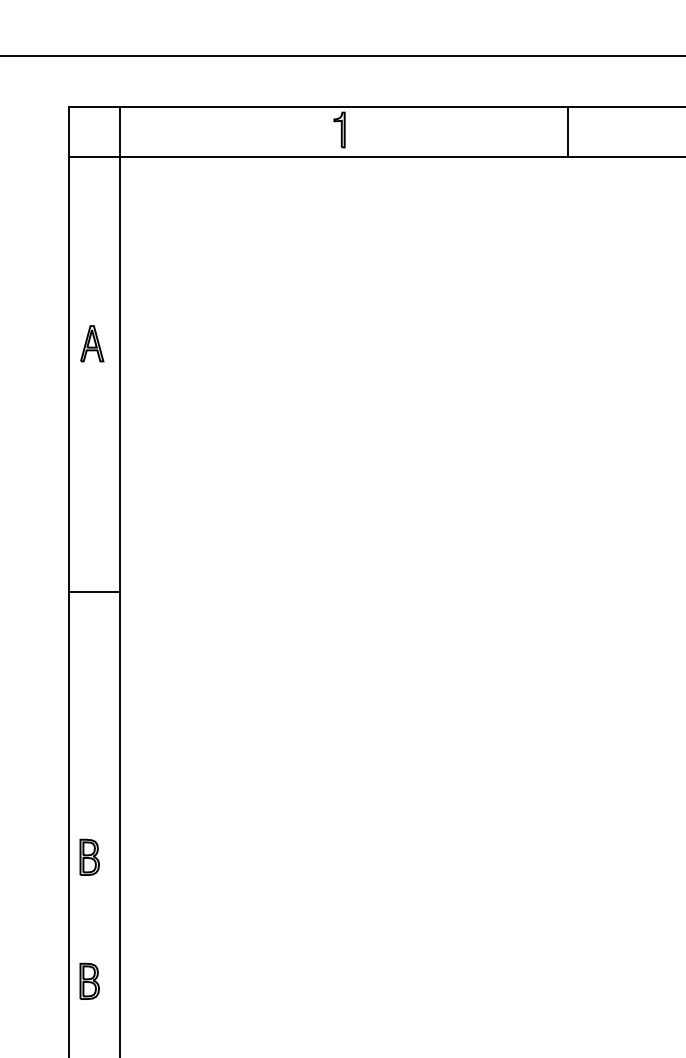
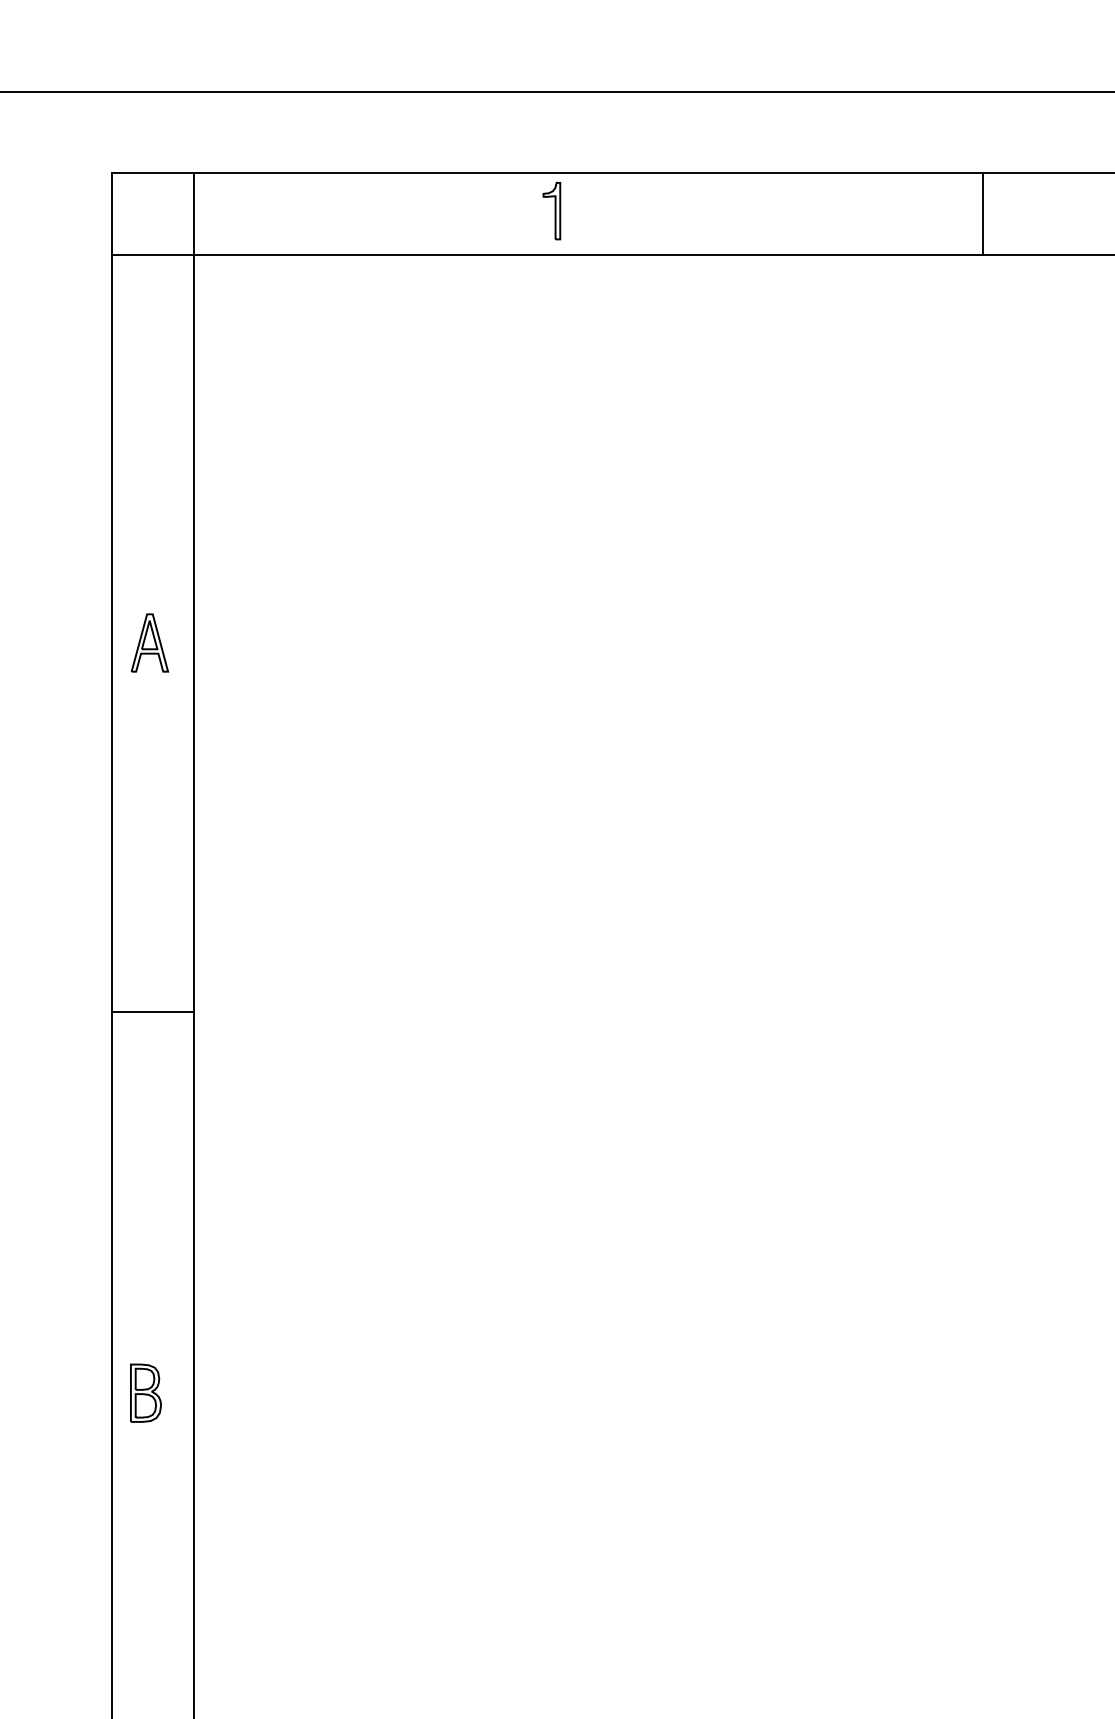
line: (567, 131) -> (982, 213), moved
part: (92, 343) -> (150, 642), moved
line: (94, 591) -> (153, 1011), moved
part: (89, 980) -> (145, 1593), removed

